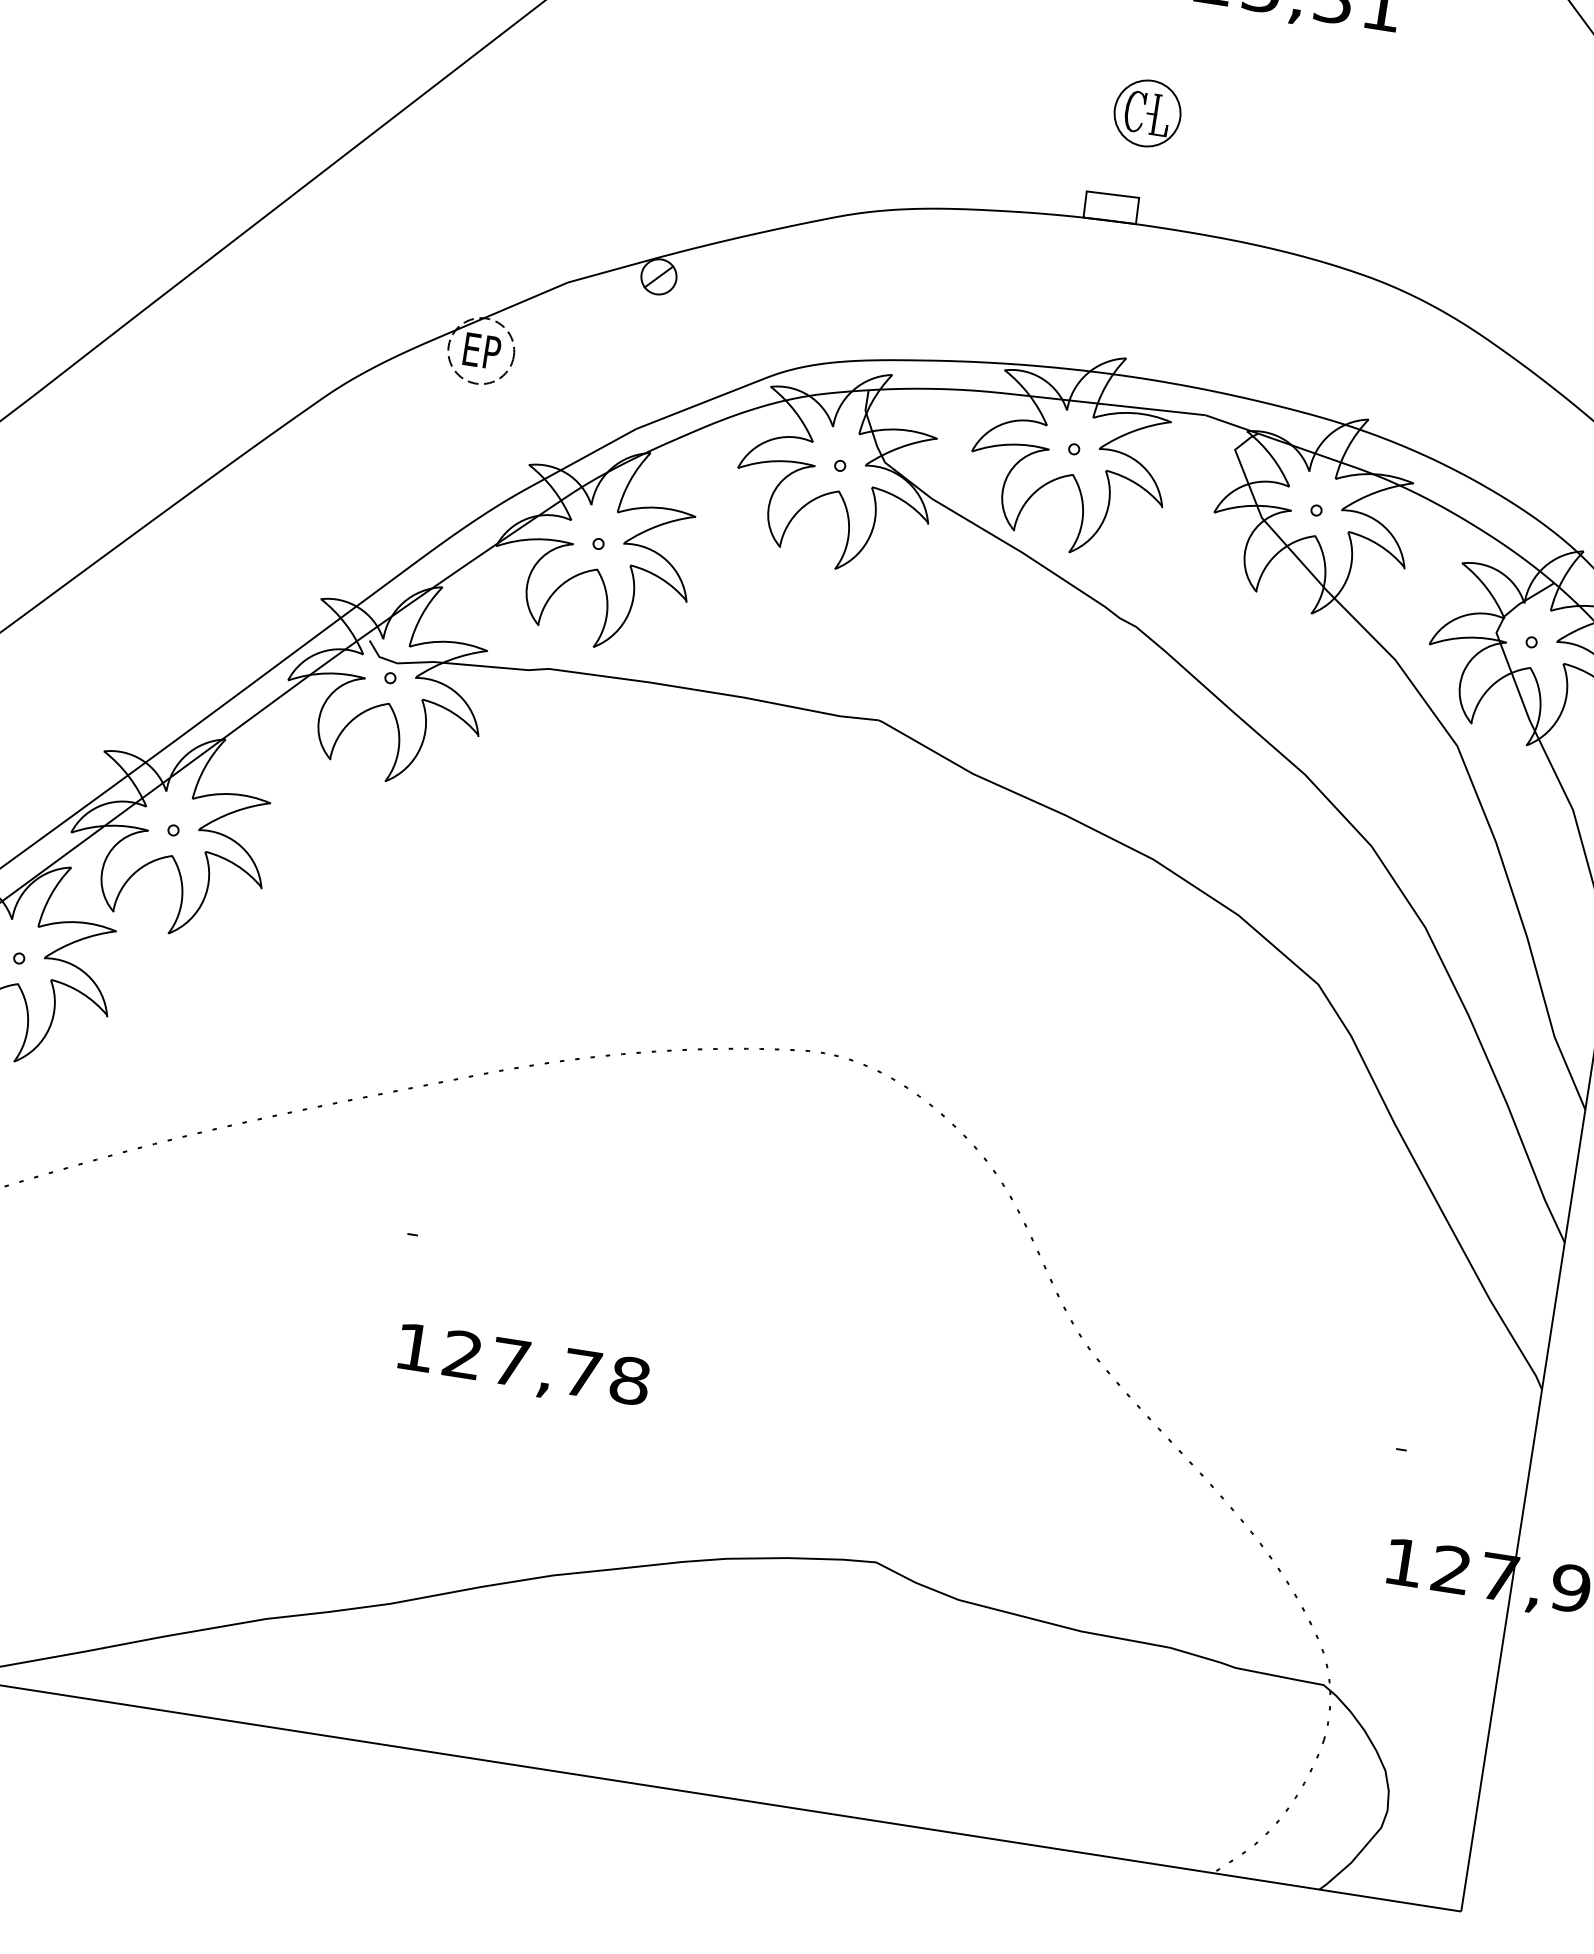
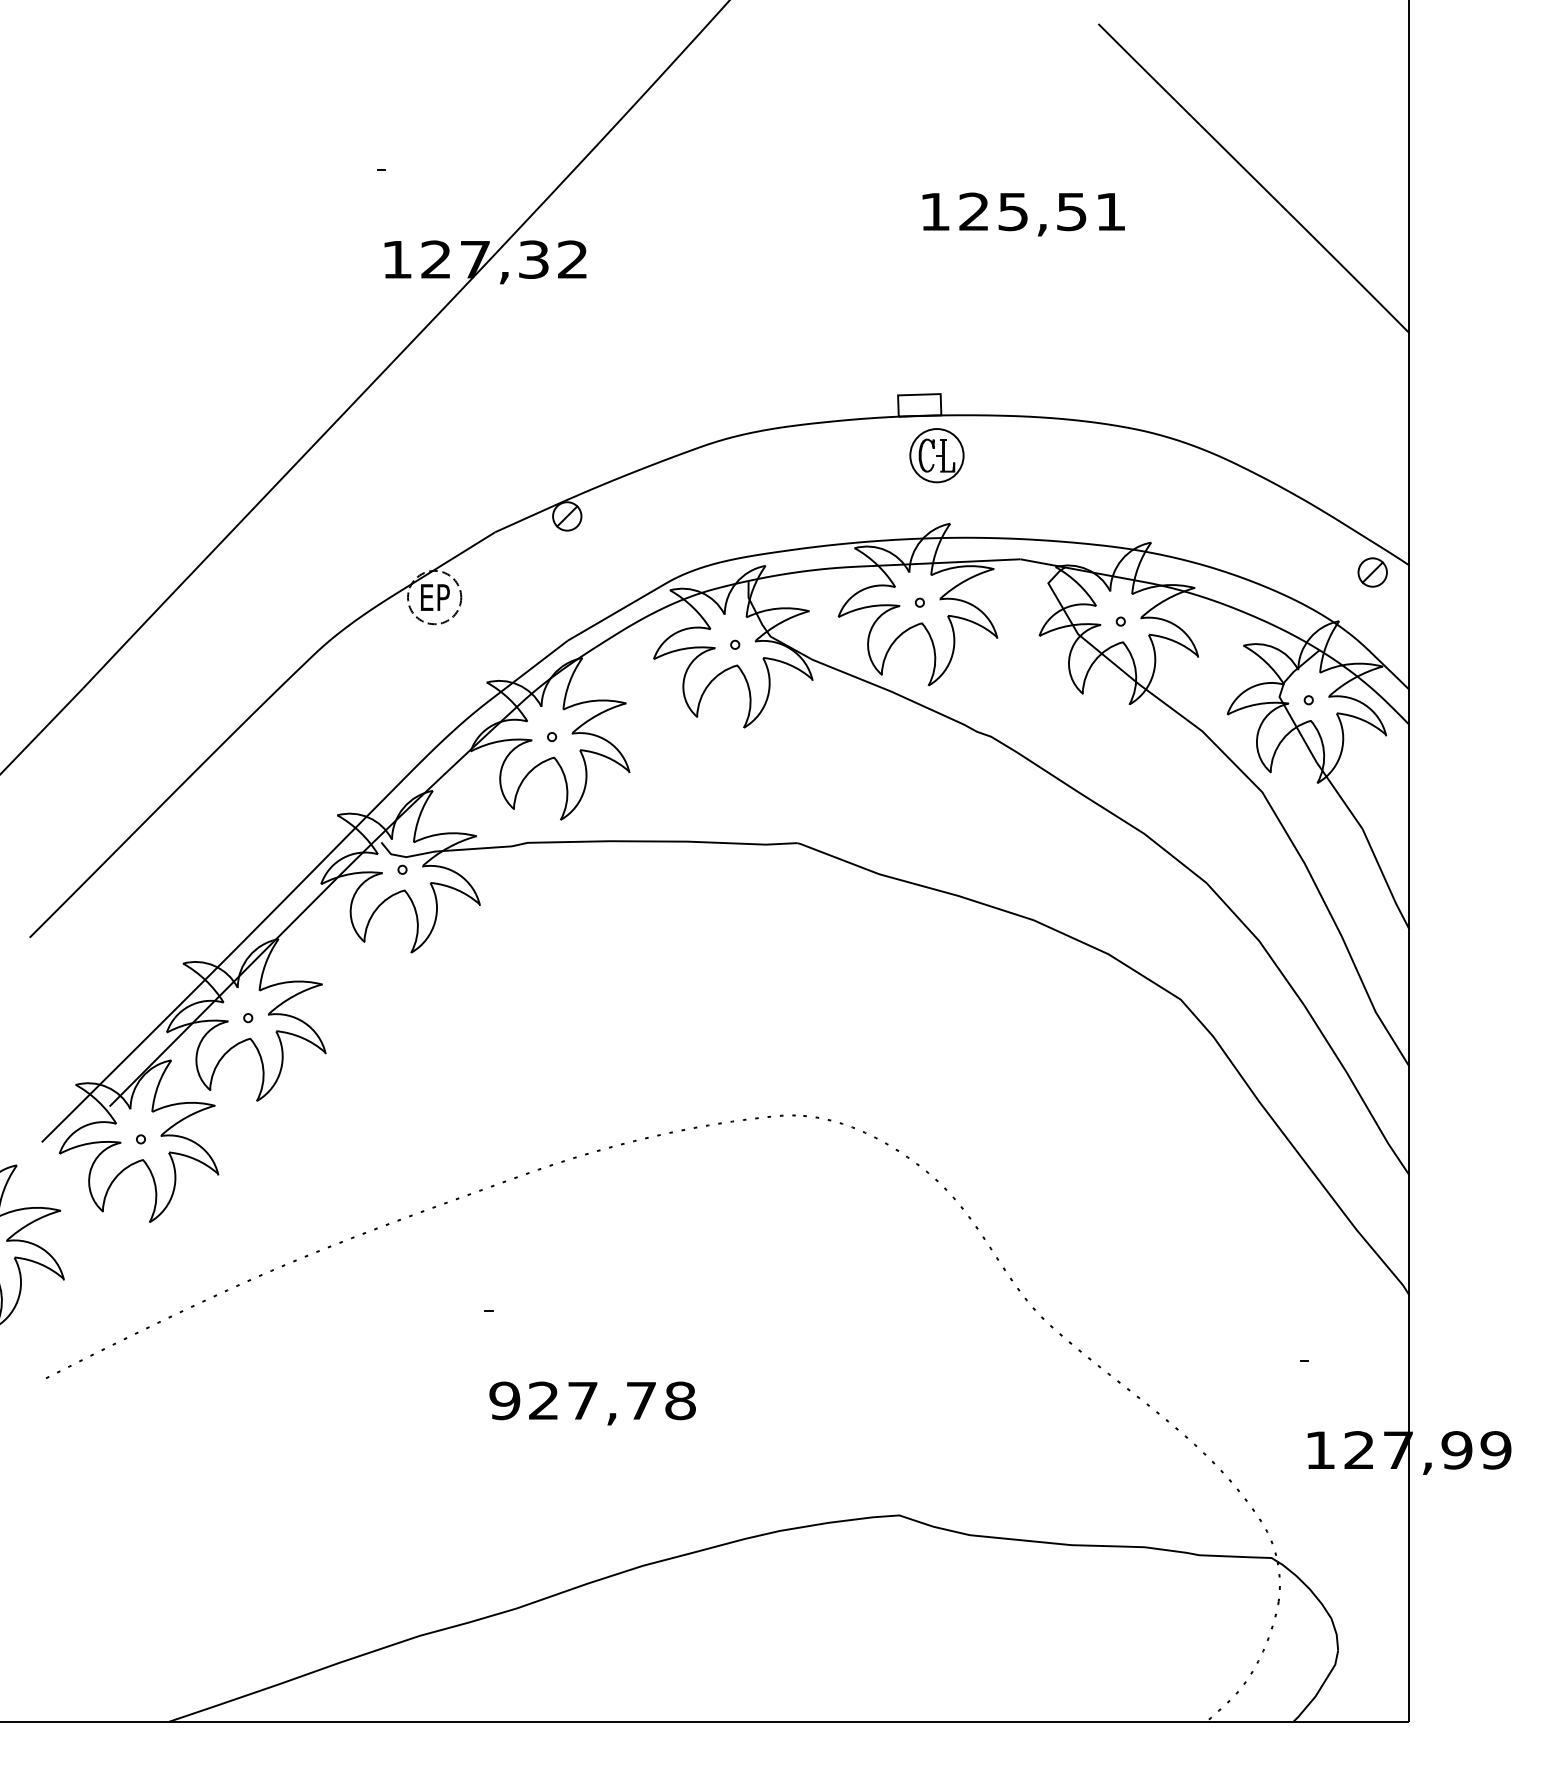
part: (1147, 113) -> (936, 455), moved
text: (414, 1346) -> (504, 1400), 127,78 -> 927,78

